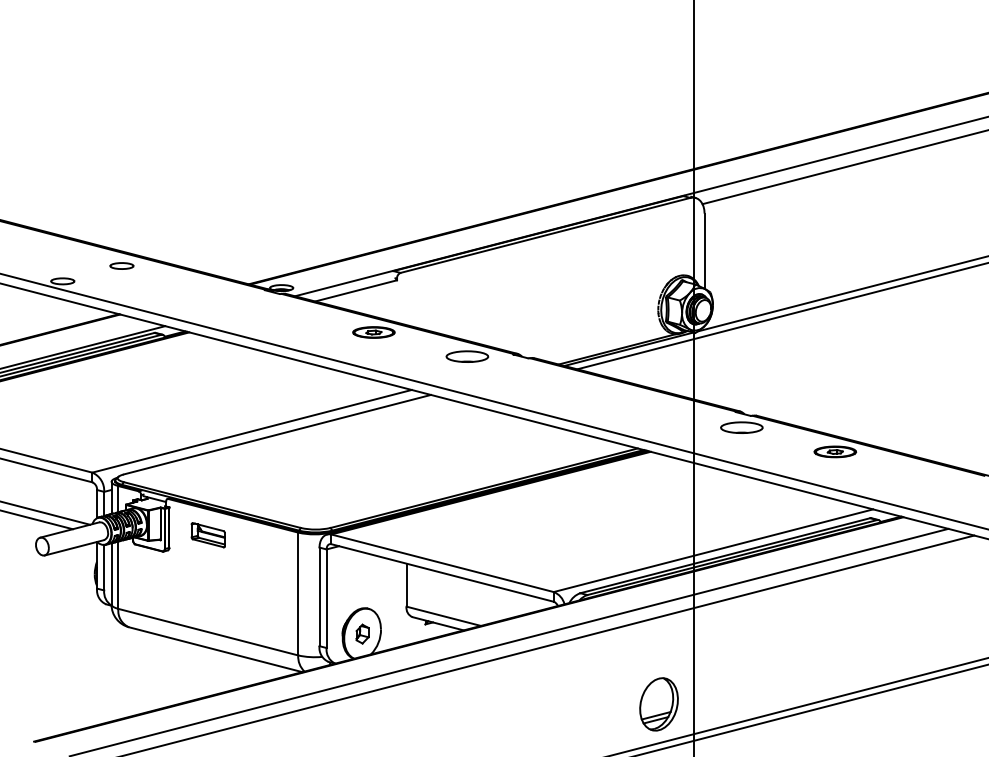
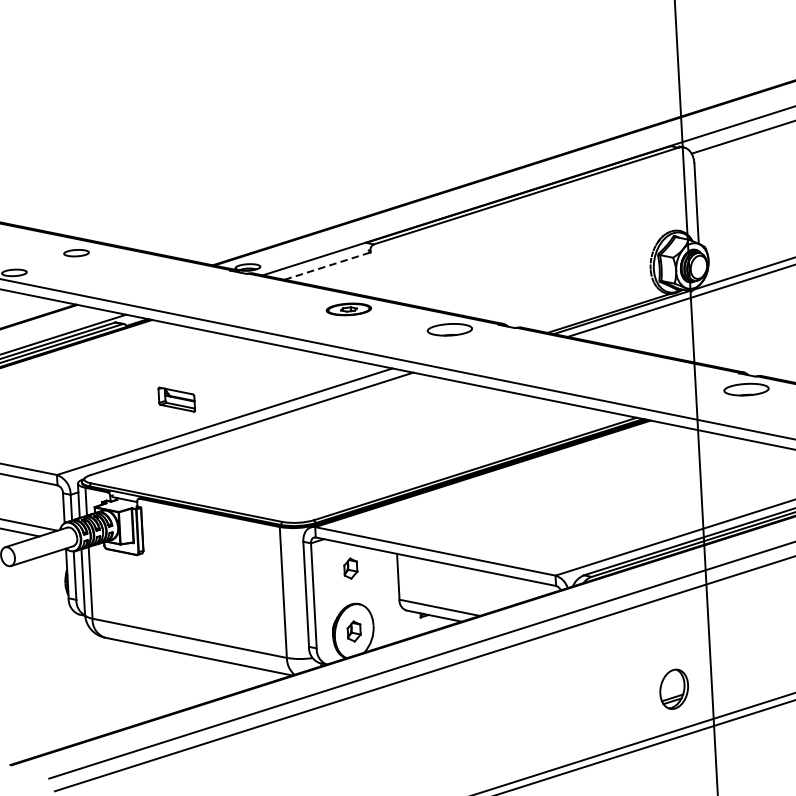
line: (356, 290) -> (327, 265), solid -> dashed
part: (207, 535) -> (175, 400), moved
part: (362, 574) -> (350, 567), added
part: (658, 704) -> (673, 689), size x0.7

